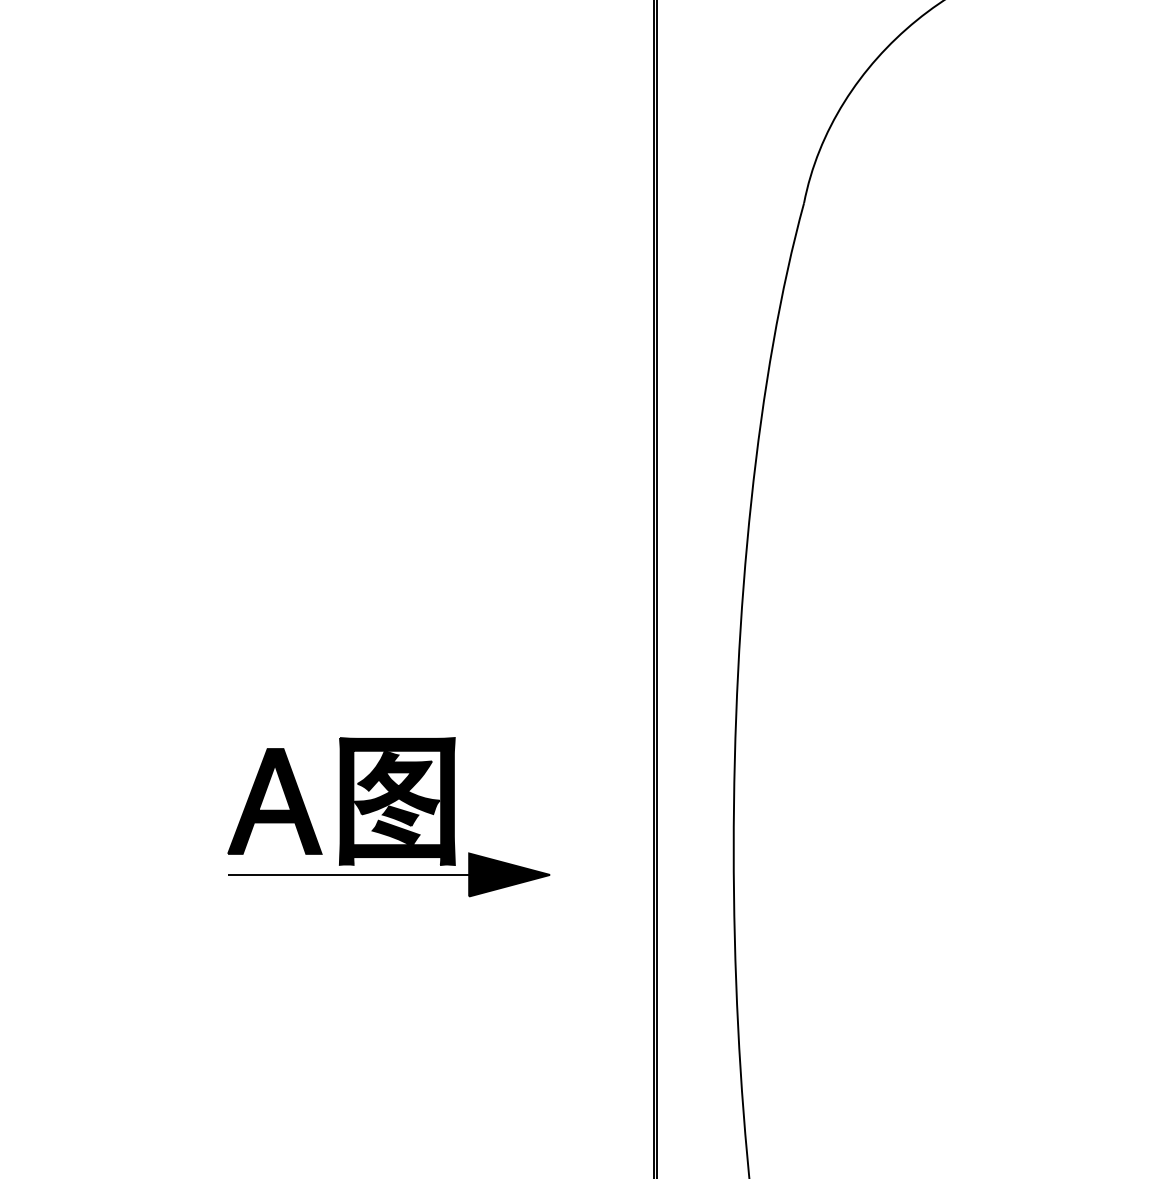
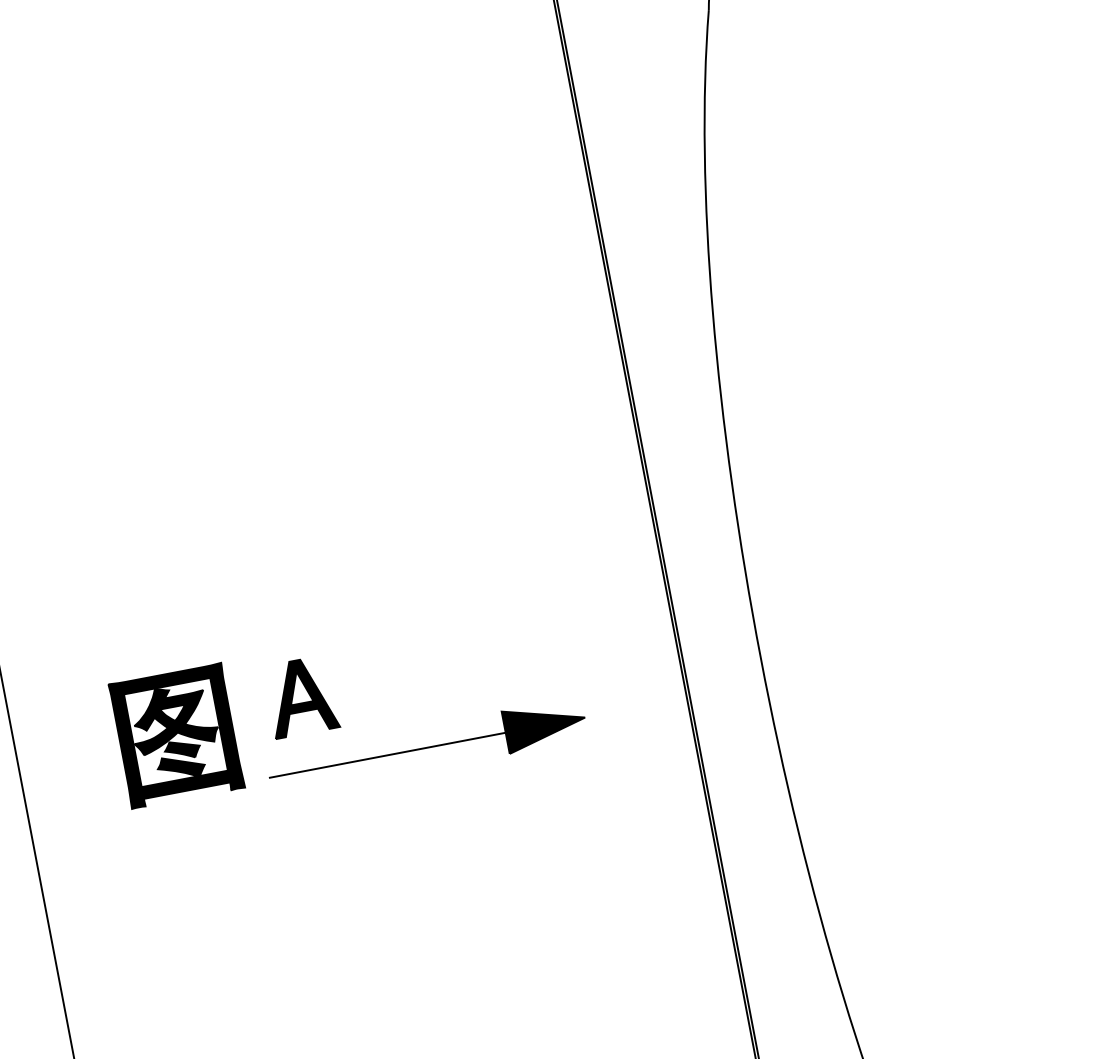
part: (274, 801) -> (300, 697), size x0.7
part: (397, 801) -> (176, 735), moved

